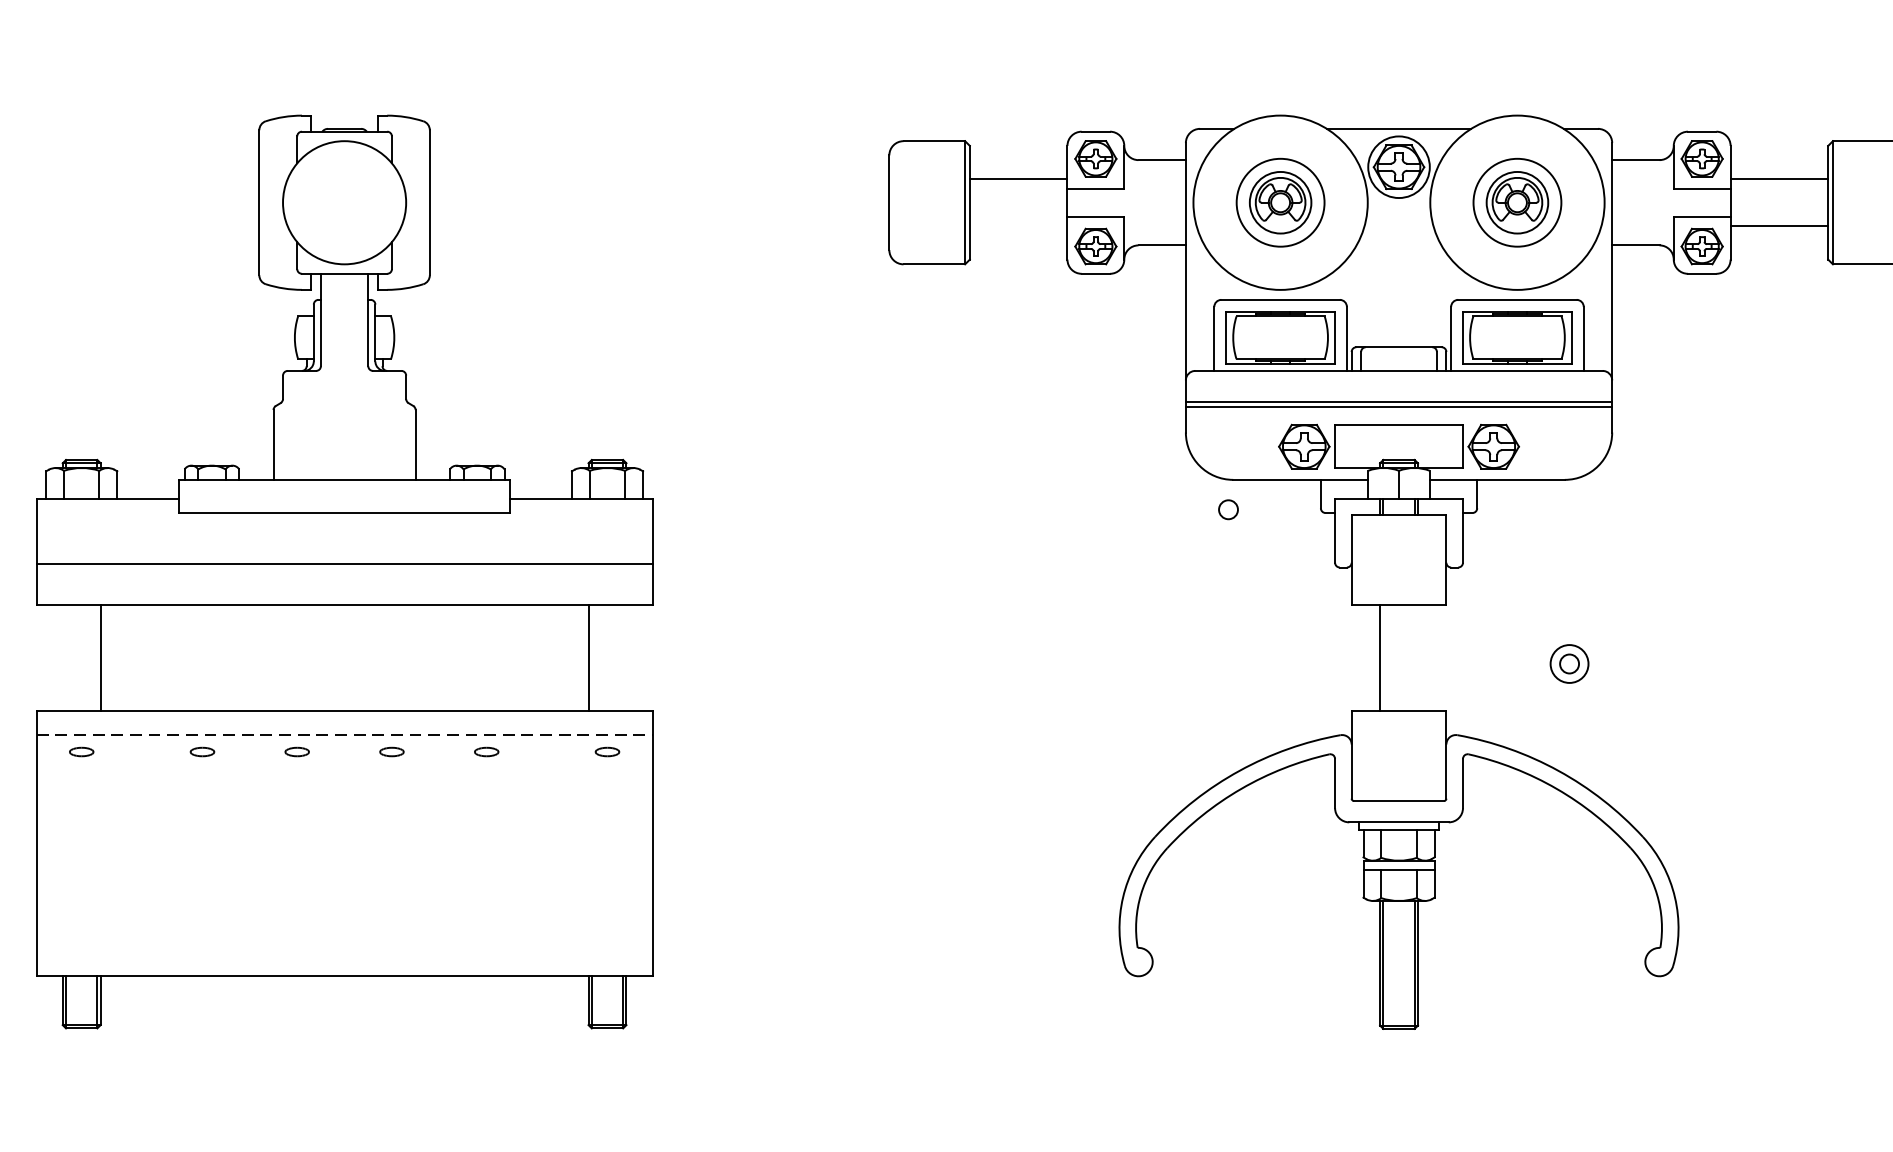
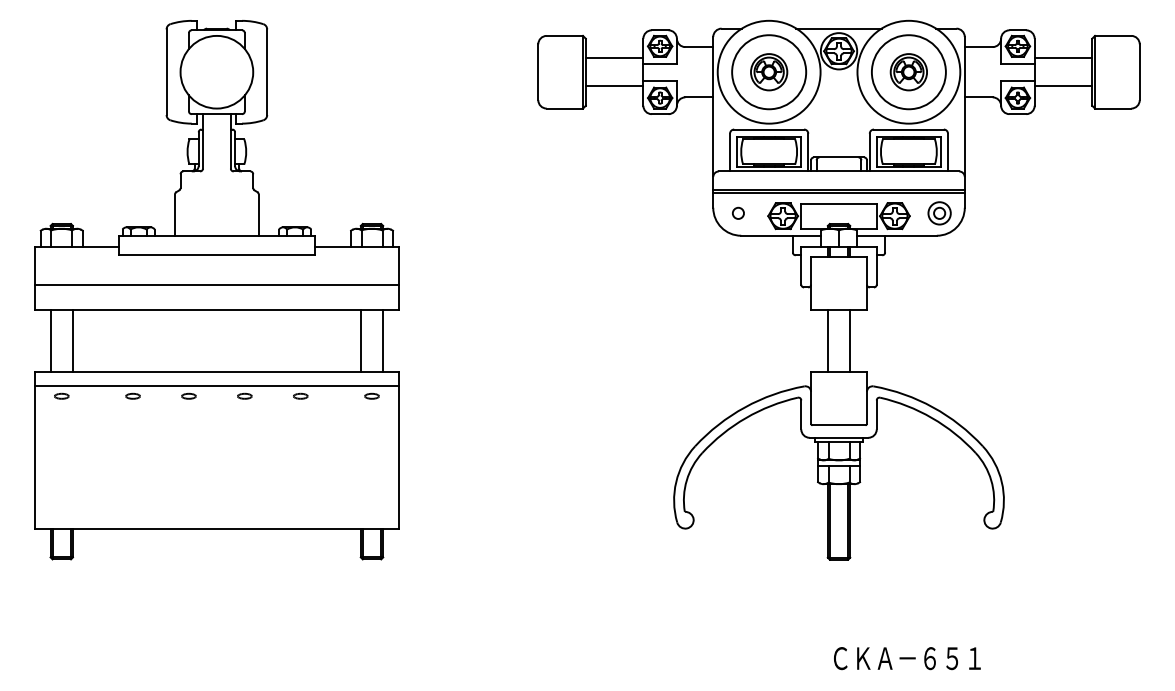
circle: (1281, 203) -> (769, 72), size x1.43
circle: (1516, 203) -> (908, 72), size x1.43
line: (1018, 226) -> (614, 86), added
circle: (1228, 508) -> (738, 212), moved
line: (62, 657) -> (50, 340), added
line: (626, 657) -> (383, 340), added
line: (1418, 657) -> (850, 340), added
part: (1569, 664) -> (939, 213), moved
line: (343, 735) -> (216, 386), dashed -> solid

